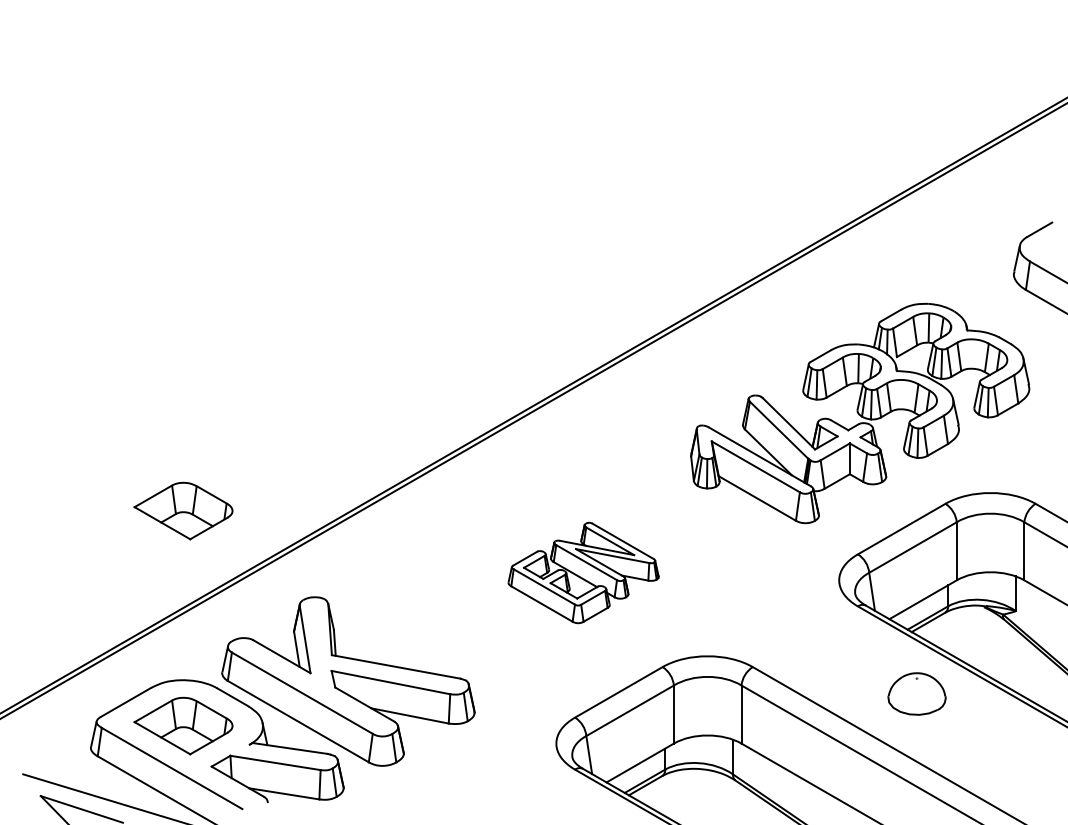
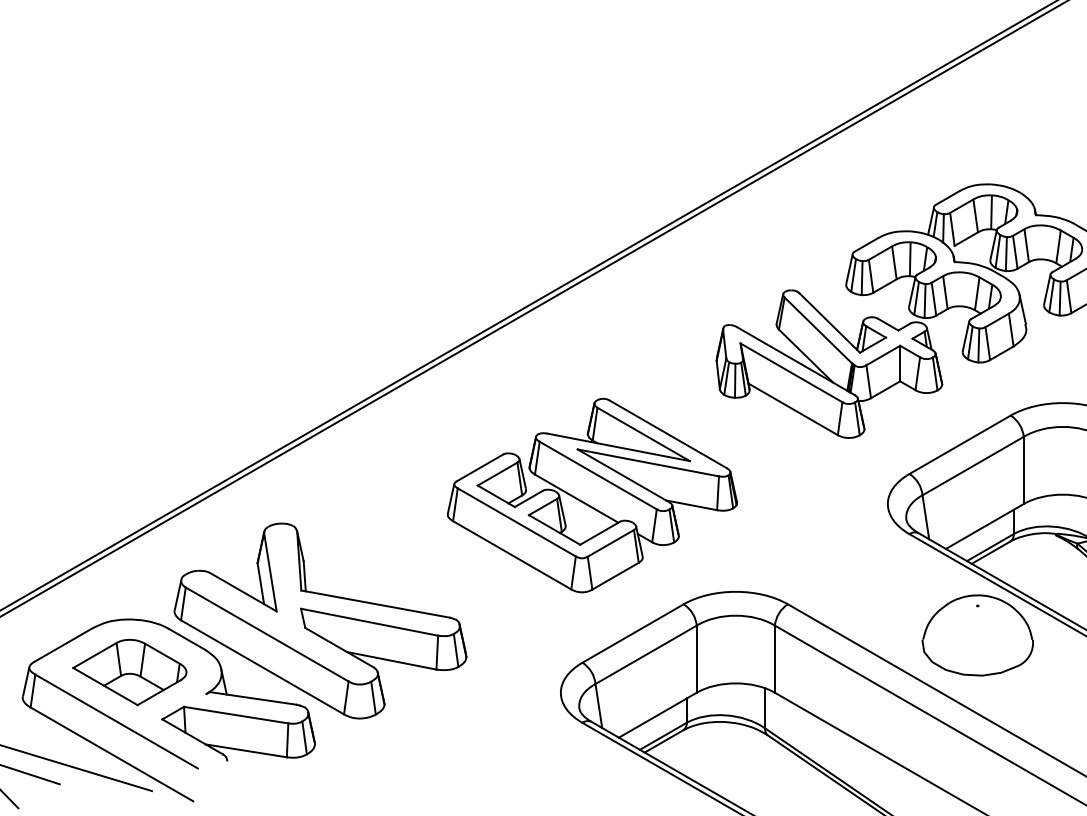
part: (183, 510) -> (129, 423), removed
part: (583, 572) -> (592, 494), size x1.67
part: (916, 693) -> (977, 634), size x1.67

